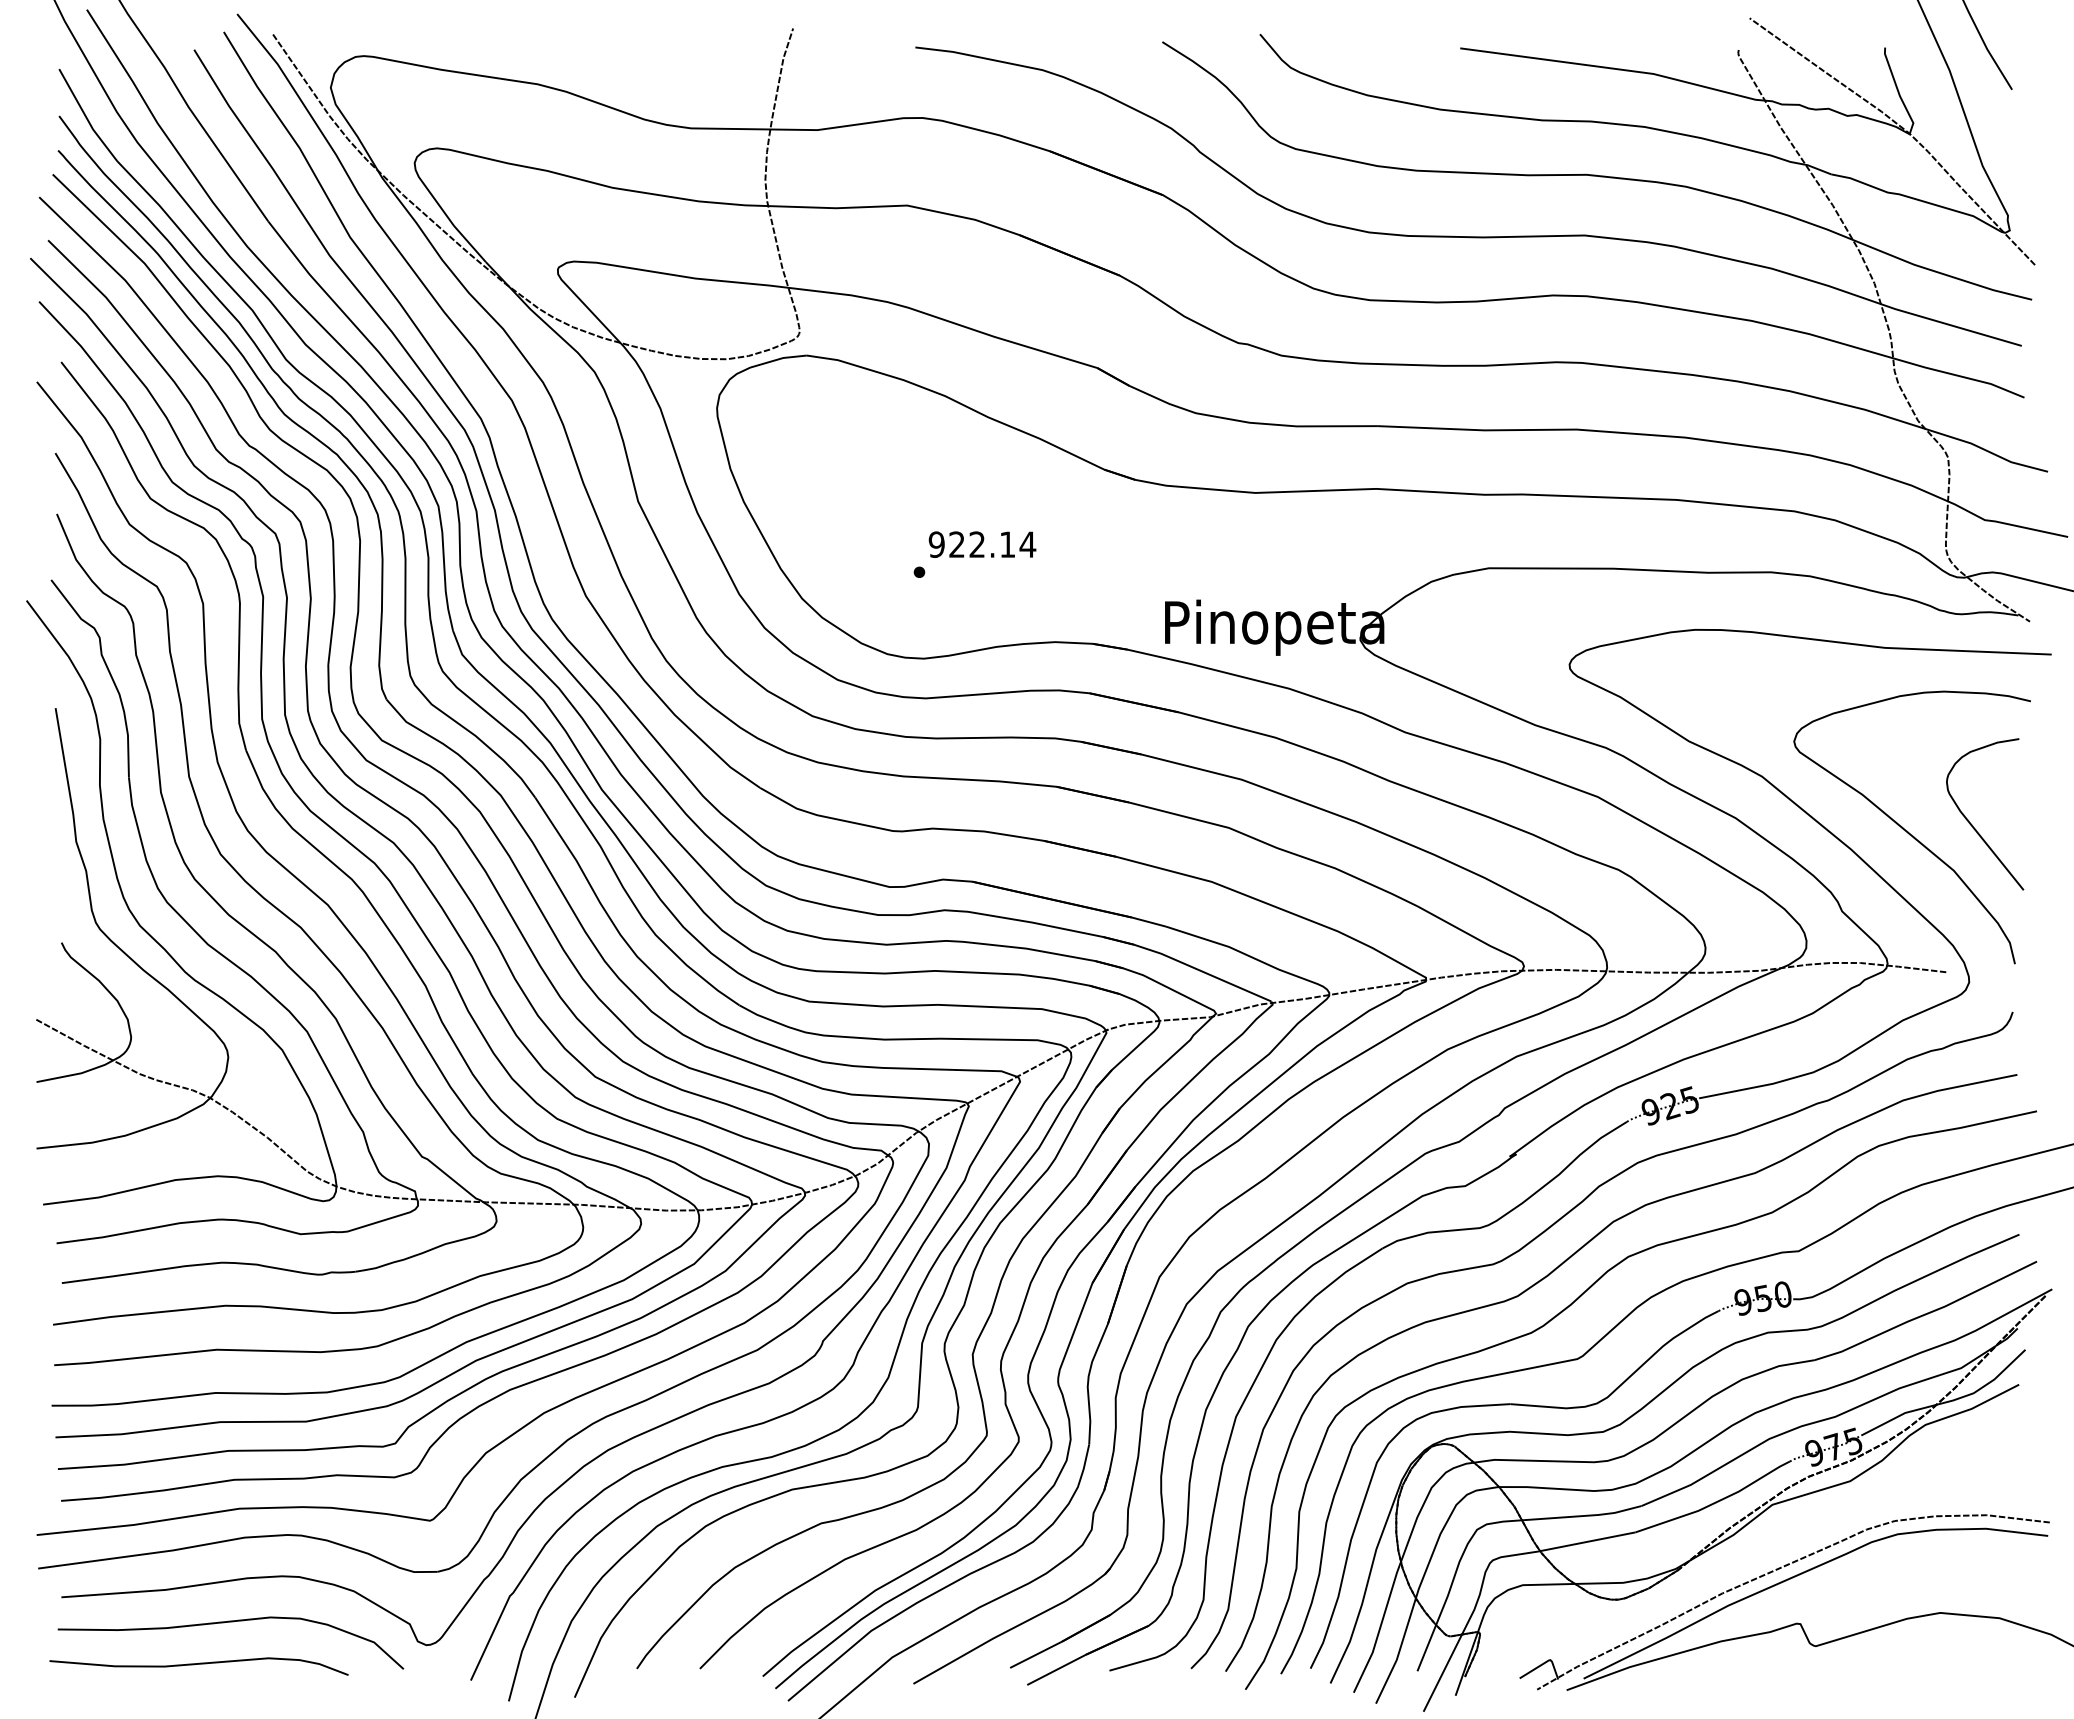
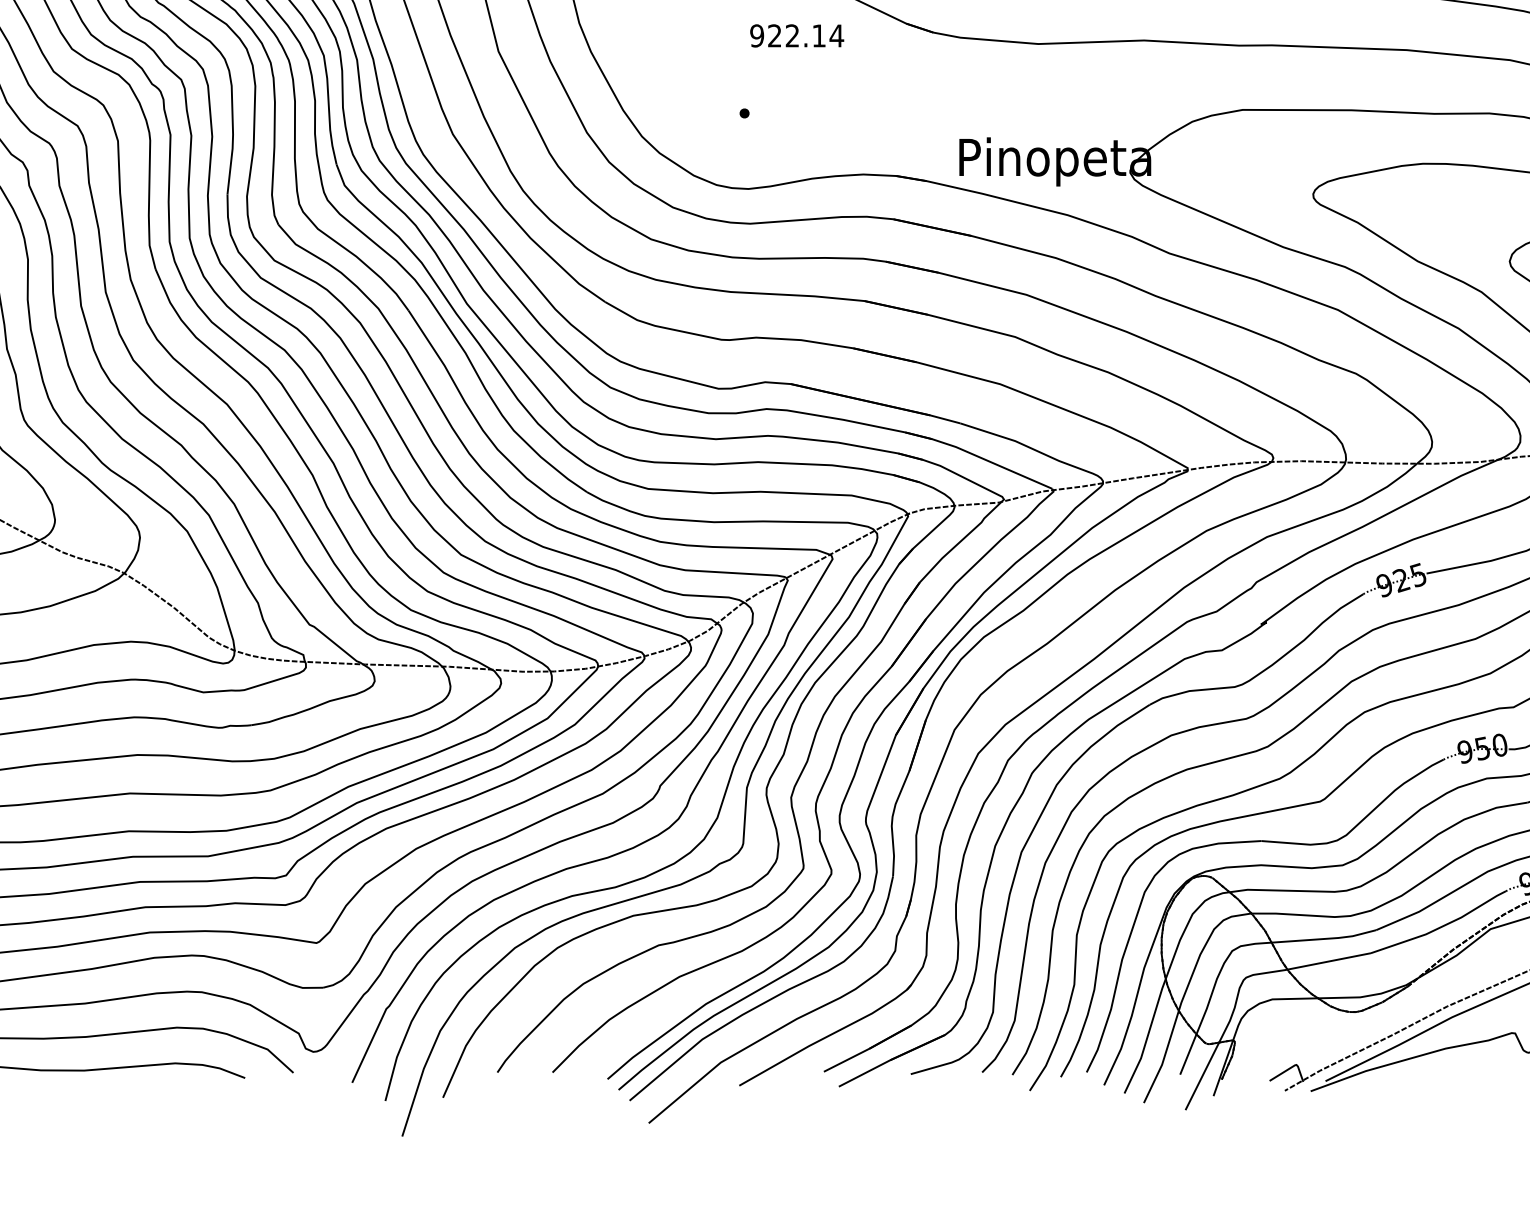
text: (982, 544) -> (797, 35), moved

